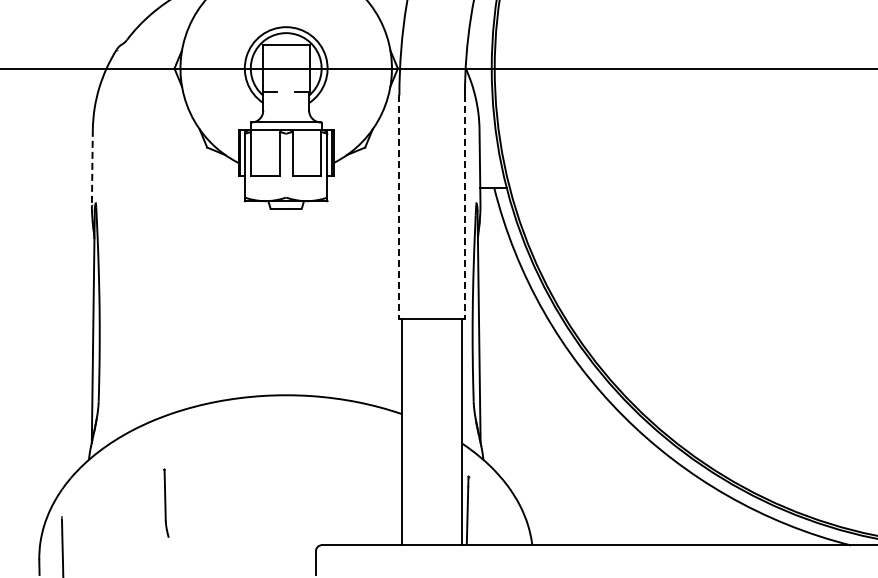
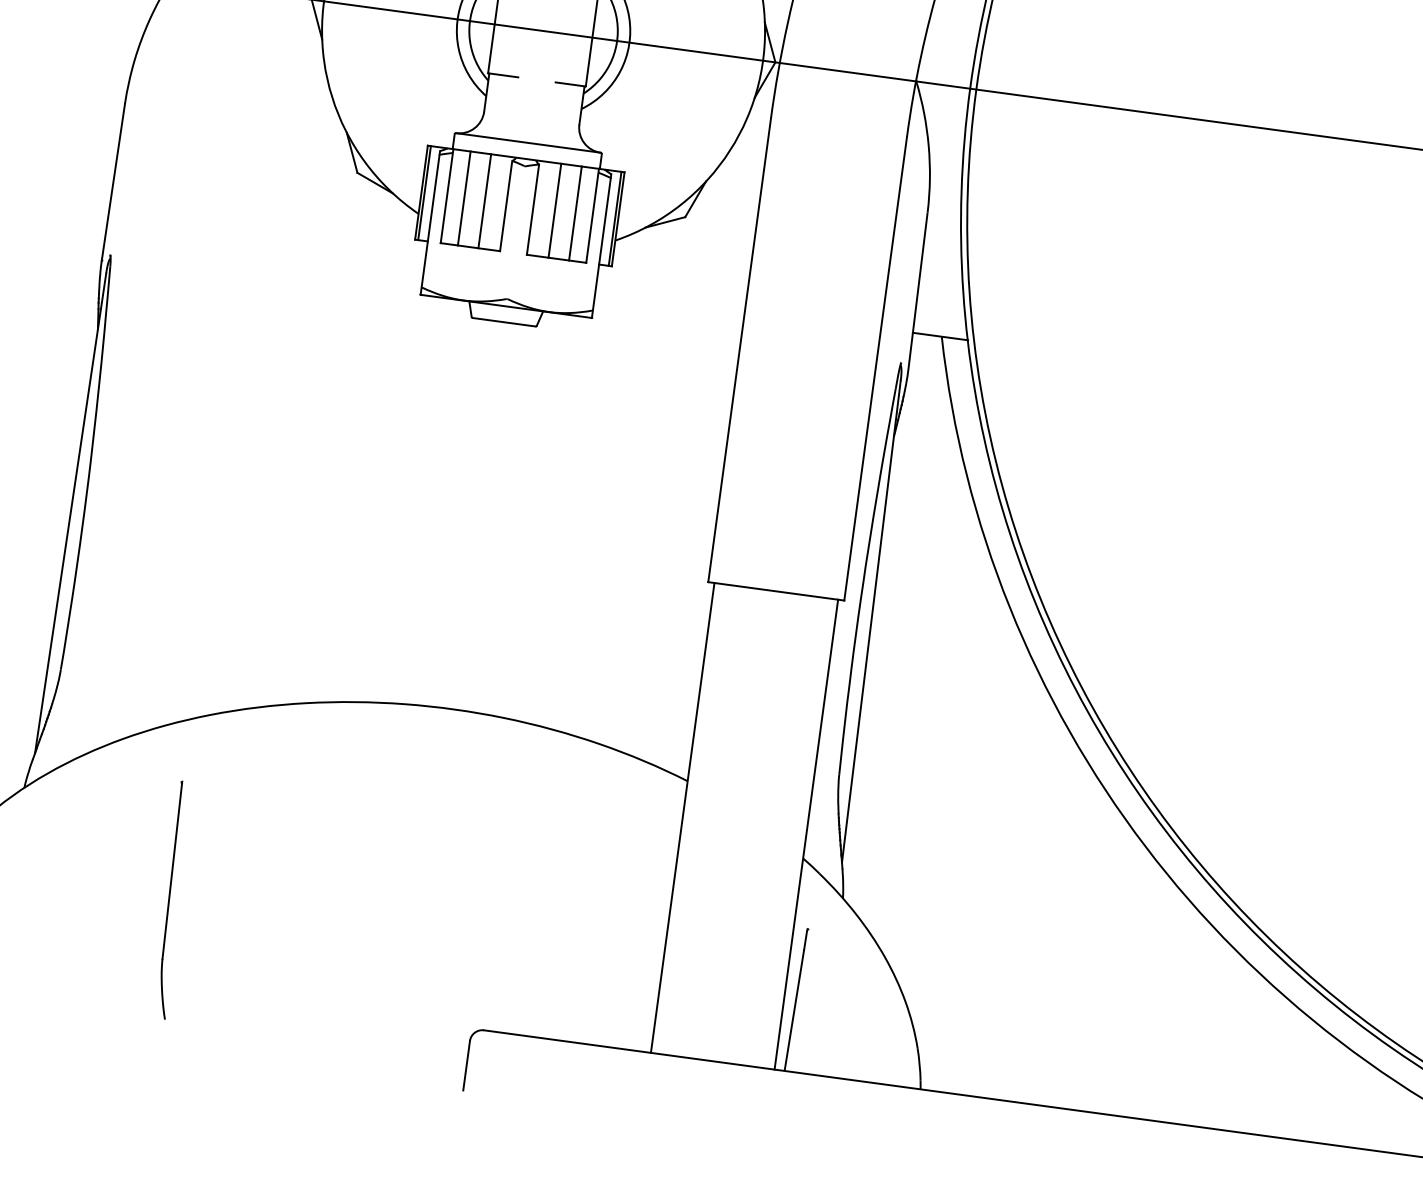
line: (259, 152) -> (464, 197), added
line: (269, 152) -> (485, 200), added
line: (303, 152) -> (555, 210), added
line: (312, 152) -> (574, 212), added
line: (92, 167) -> (113, 182), dashed -> solid
line: (399, 207) -> (739, 351), dashed -> solid
line: (464, 207) -> (874, 369), dashed -> solid
part: (166, 503) -> (173, 900), size x1.67

